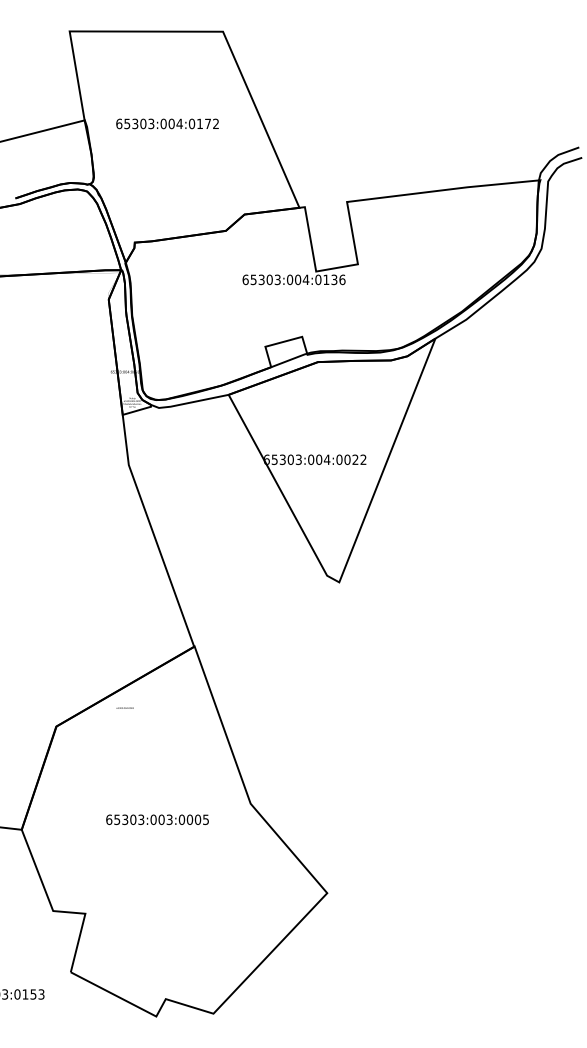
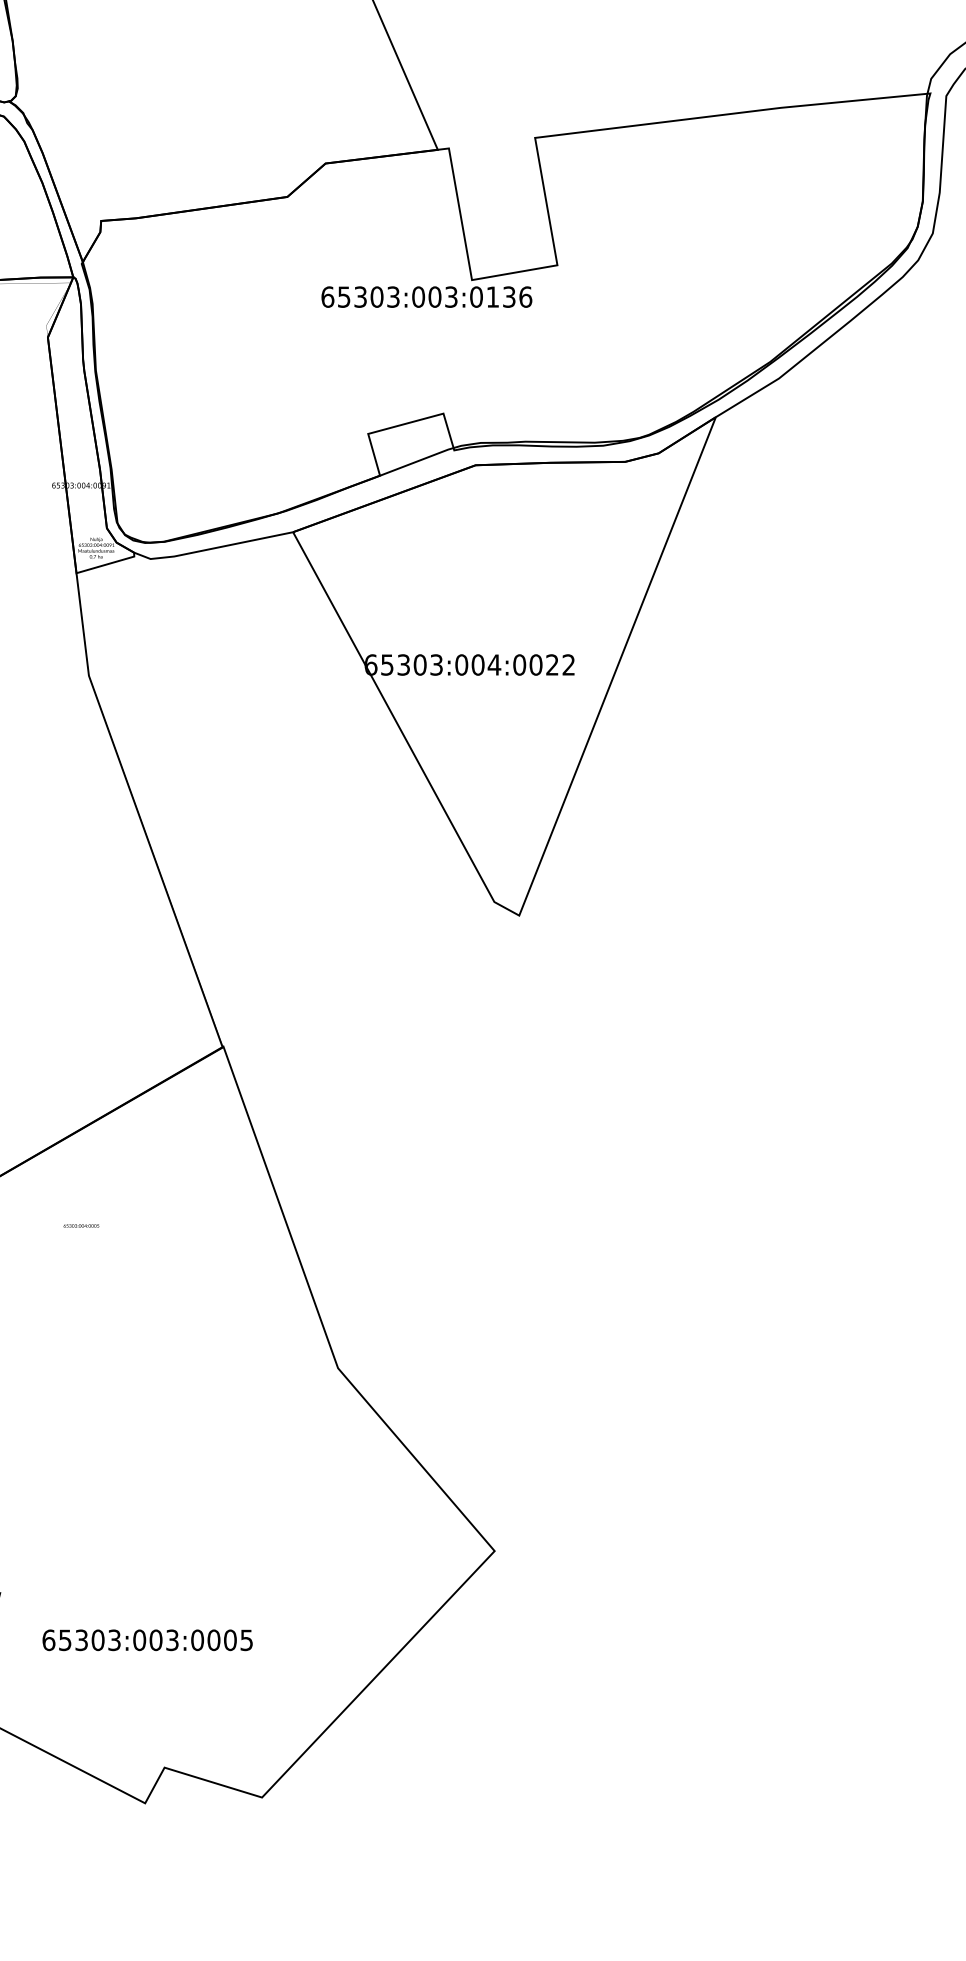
text: (305, 279) -> (450, 296), 65303:004:0136 -> 65303:003:0136
text: (124, 707) -> (80, 1224), moved
text: (157, 819) -> (147, 1639), moved

